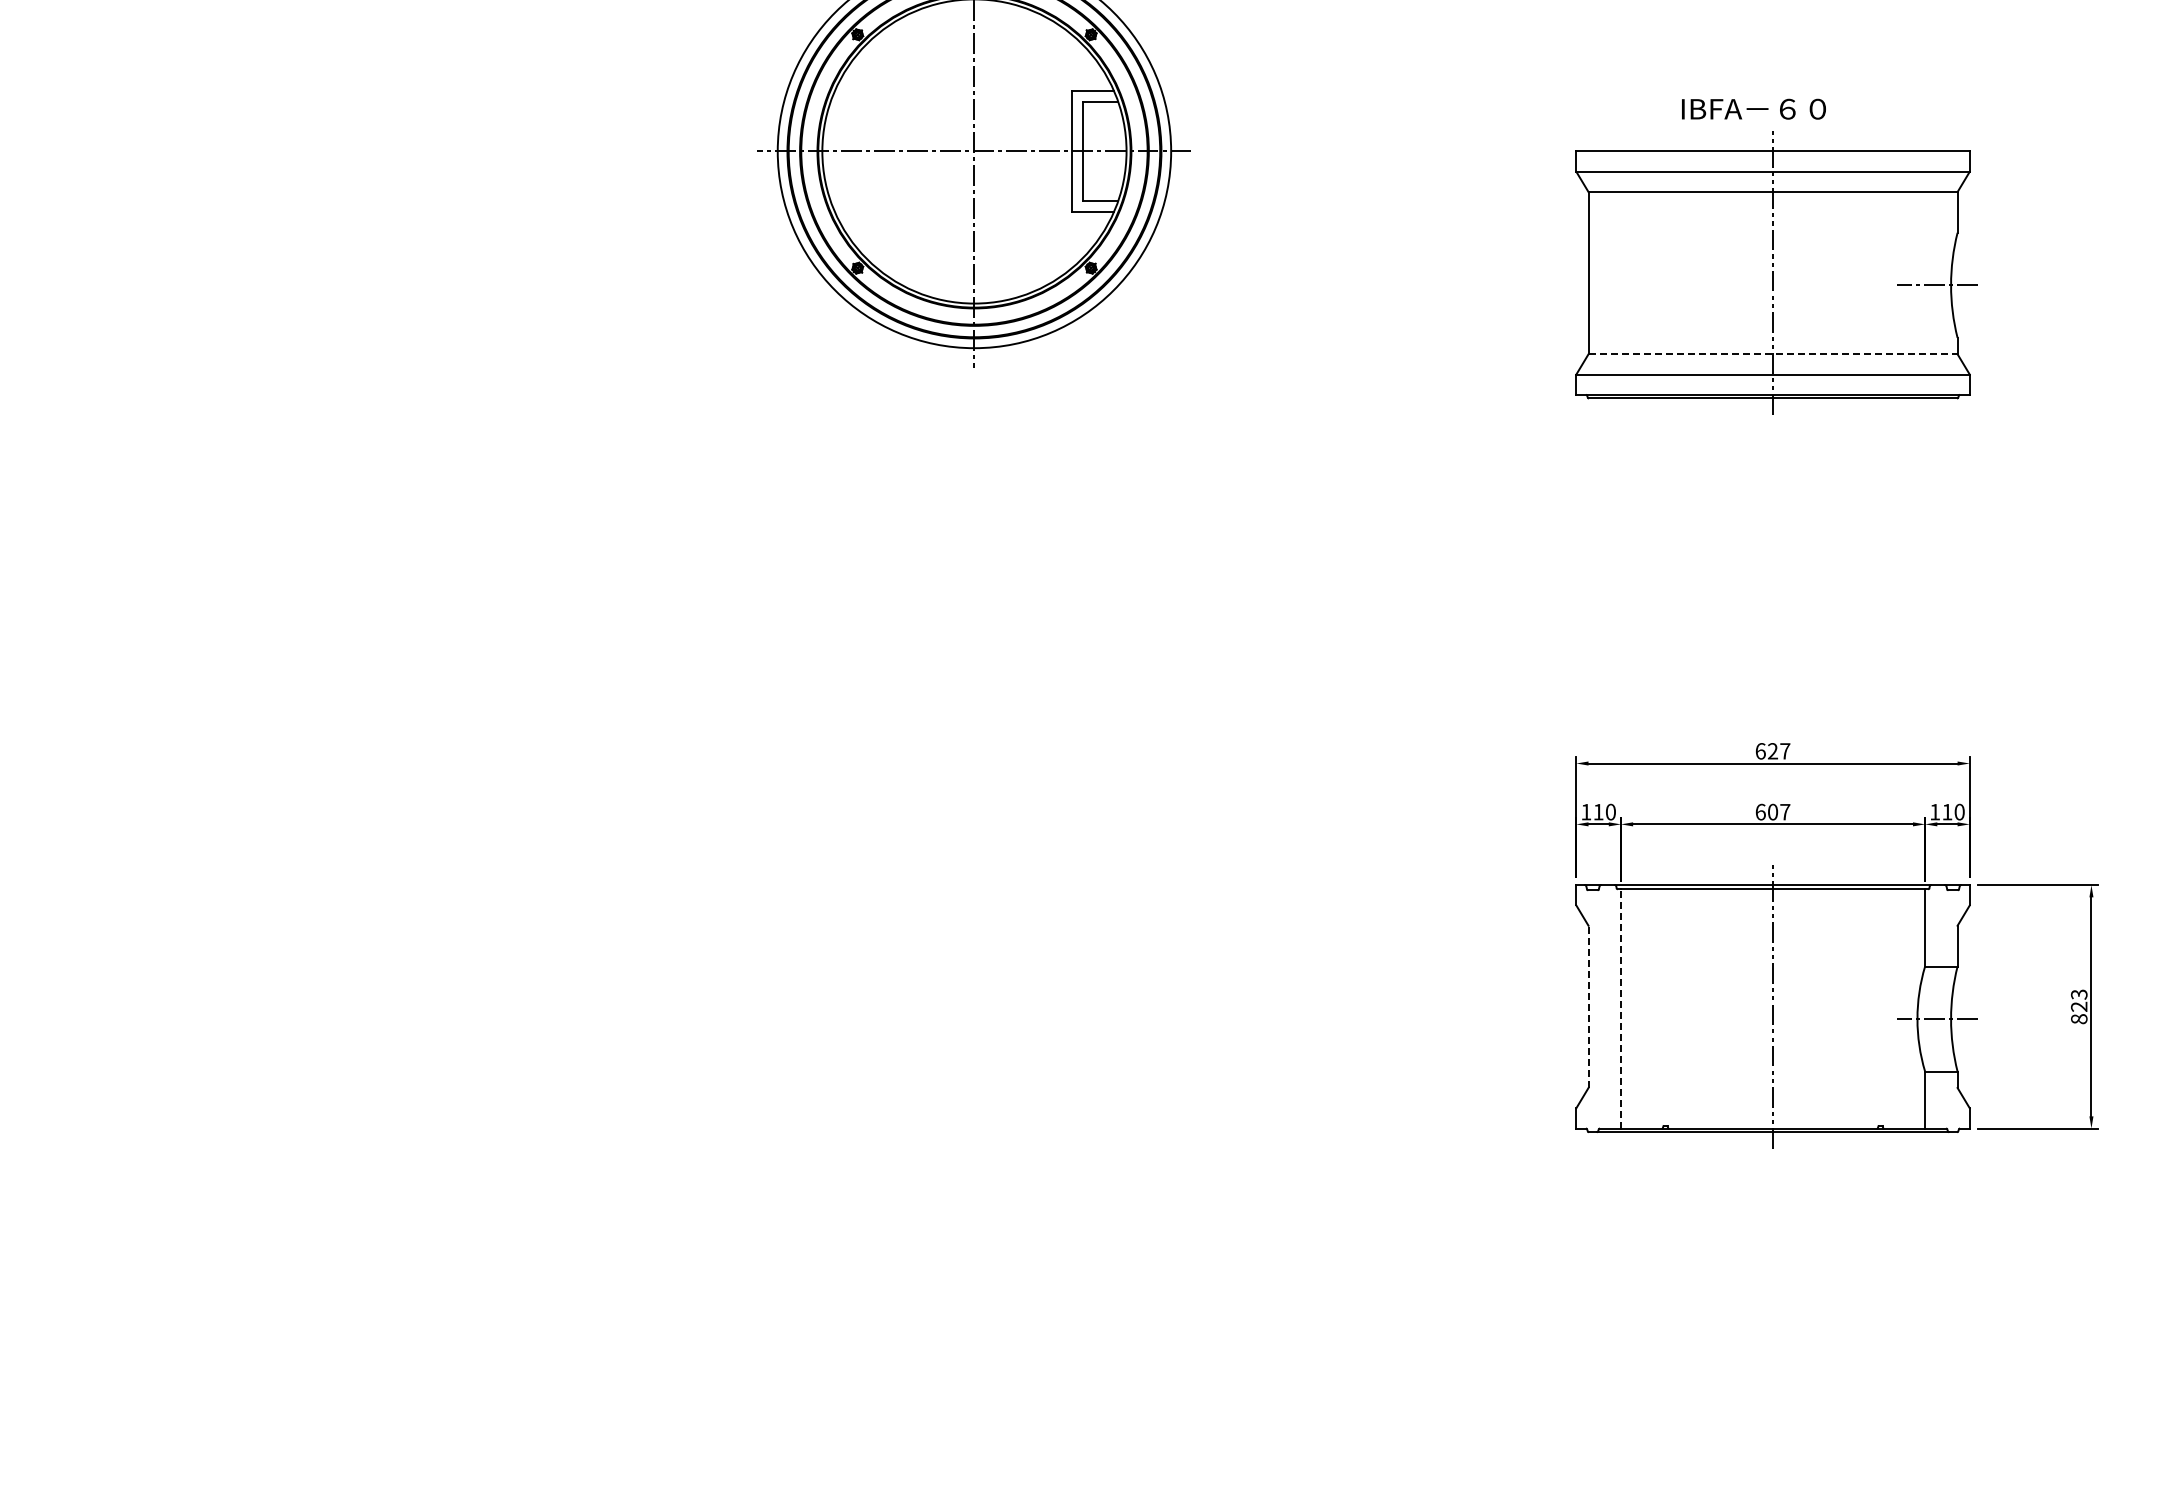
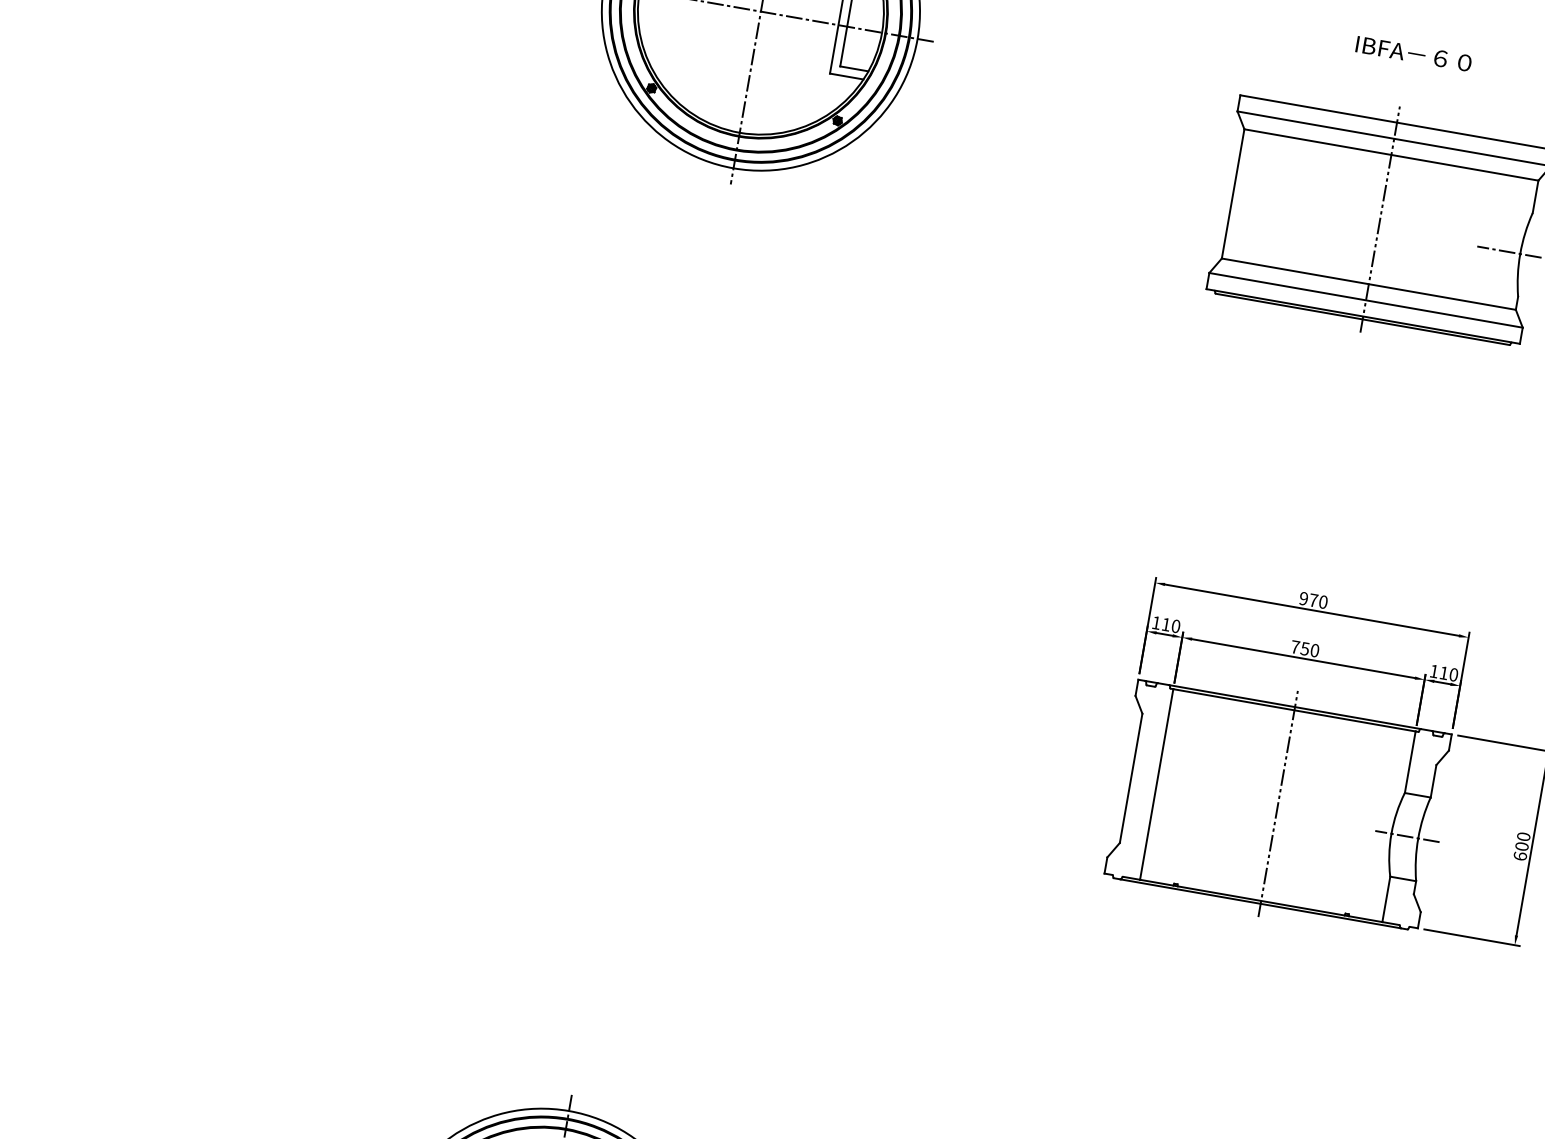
text: (1753, 108) -> (1413, 53), moved
line: (1773, 354) -> (1369, 284), dashed -> solid
text: (1772, 751) -> (1313, 600), 627 -> 970
text: (1772, 811) -> (1304, 648), 607 -> 750
line: (1588, 1006) -> (1131, 778), dashed -> solid
text: (2079, 1006) -> (1522, 846), 823 -> 600
line: (1620, 1008) -> (1156, 784), dashed -> solid

